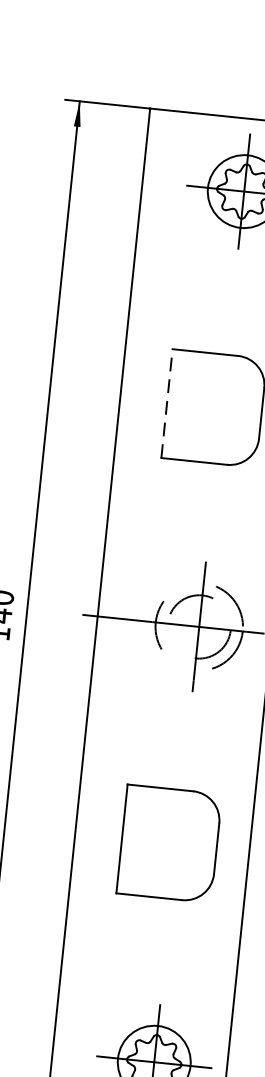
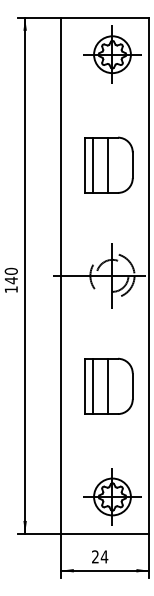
line: (166, 403) -> (84, 165), dashed -> solid
line: (184, 403) -> (93, 164), added
line: (212, 406) -> (107, 164), added
line: (139, 840) -> (93, 386), added
line: (168, 843) -> (108, 386), added

